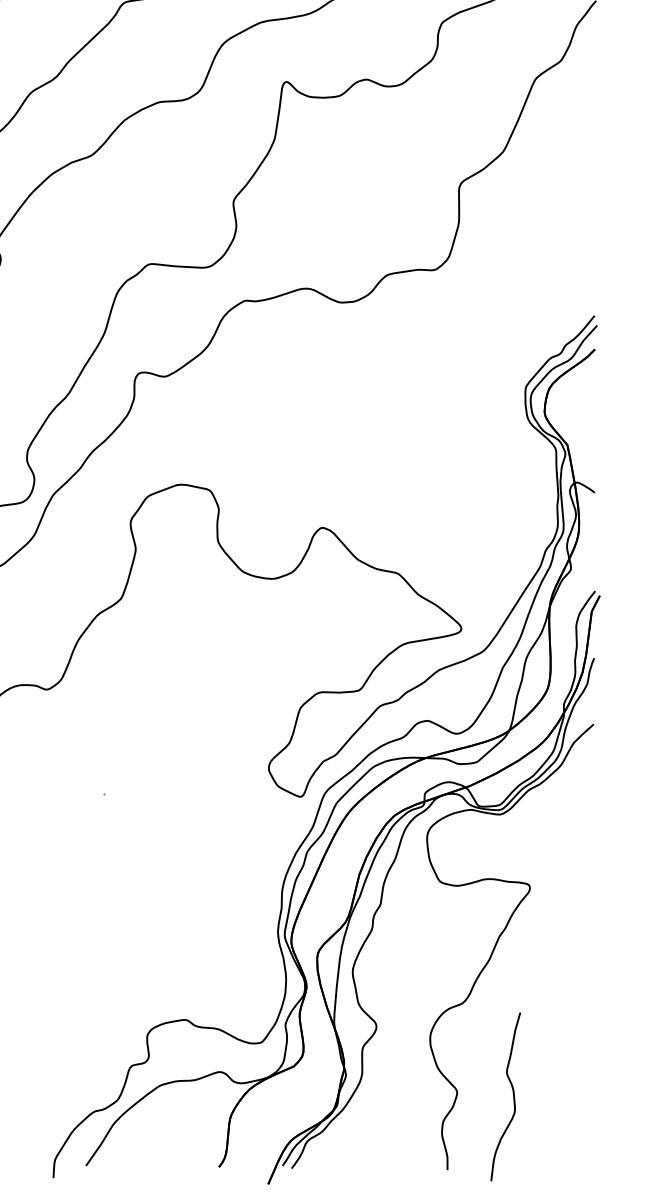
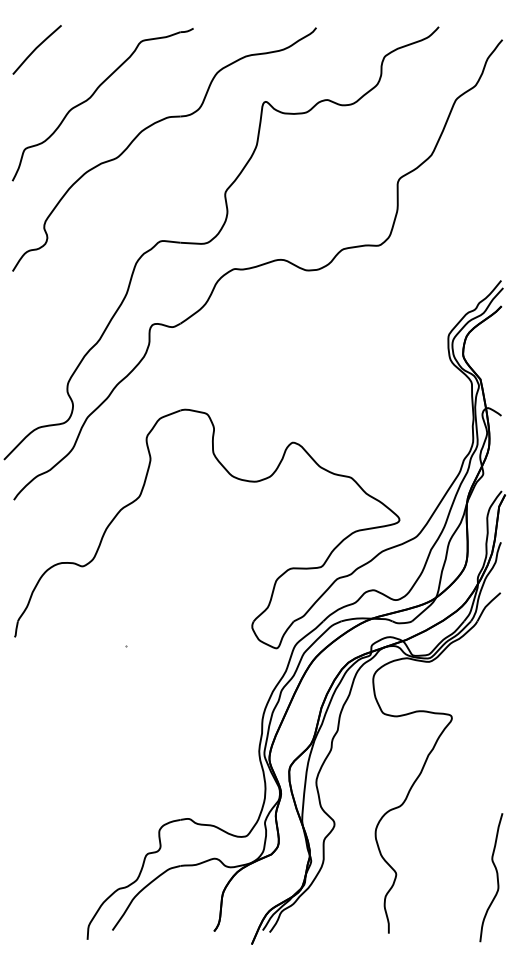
curve: (512, 1096) -> (496, 877), moved

